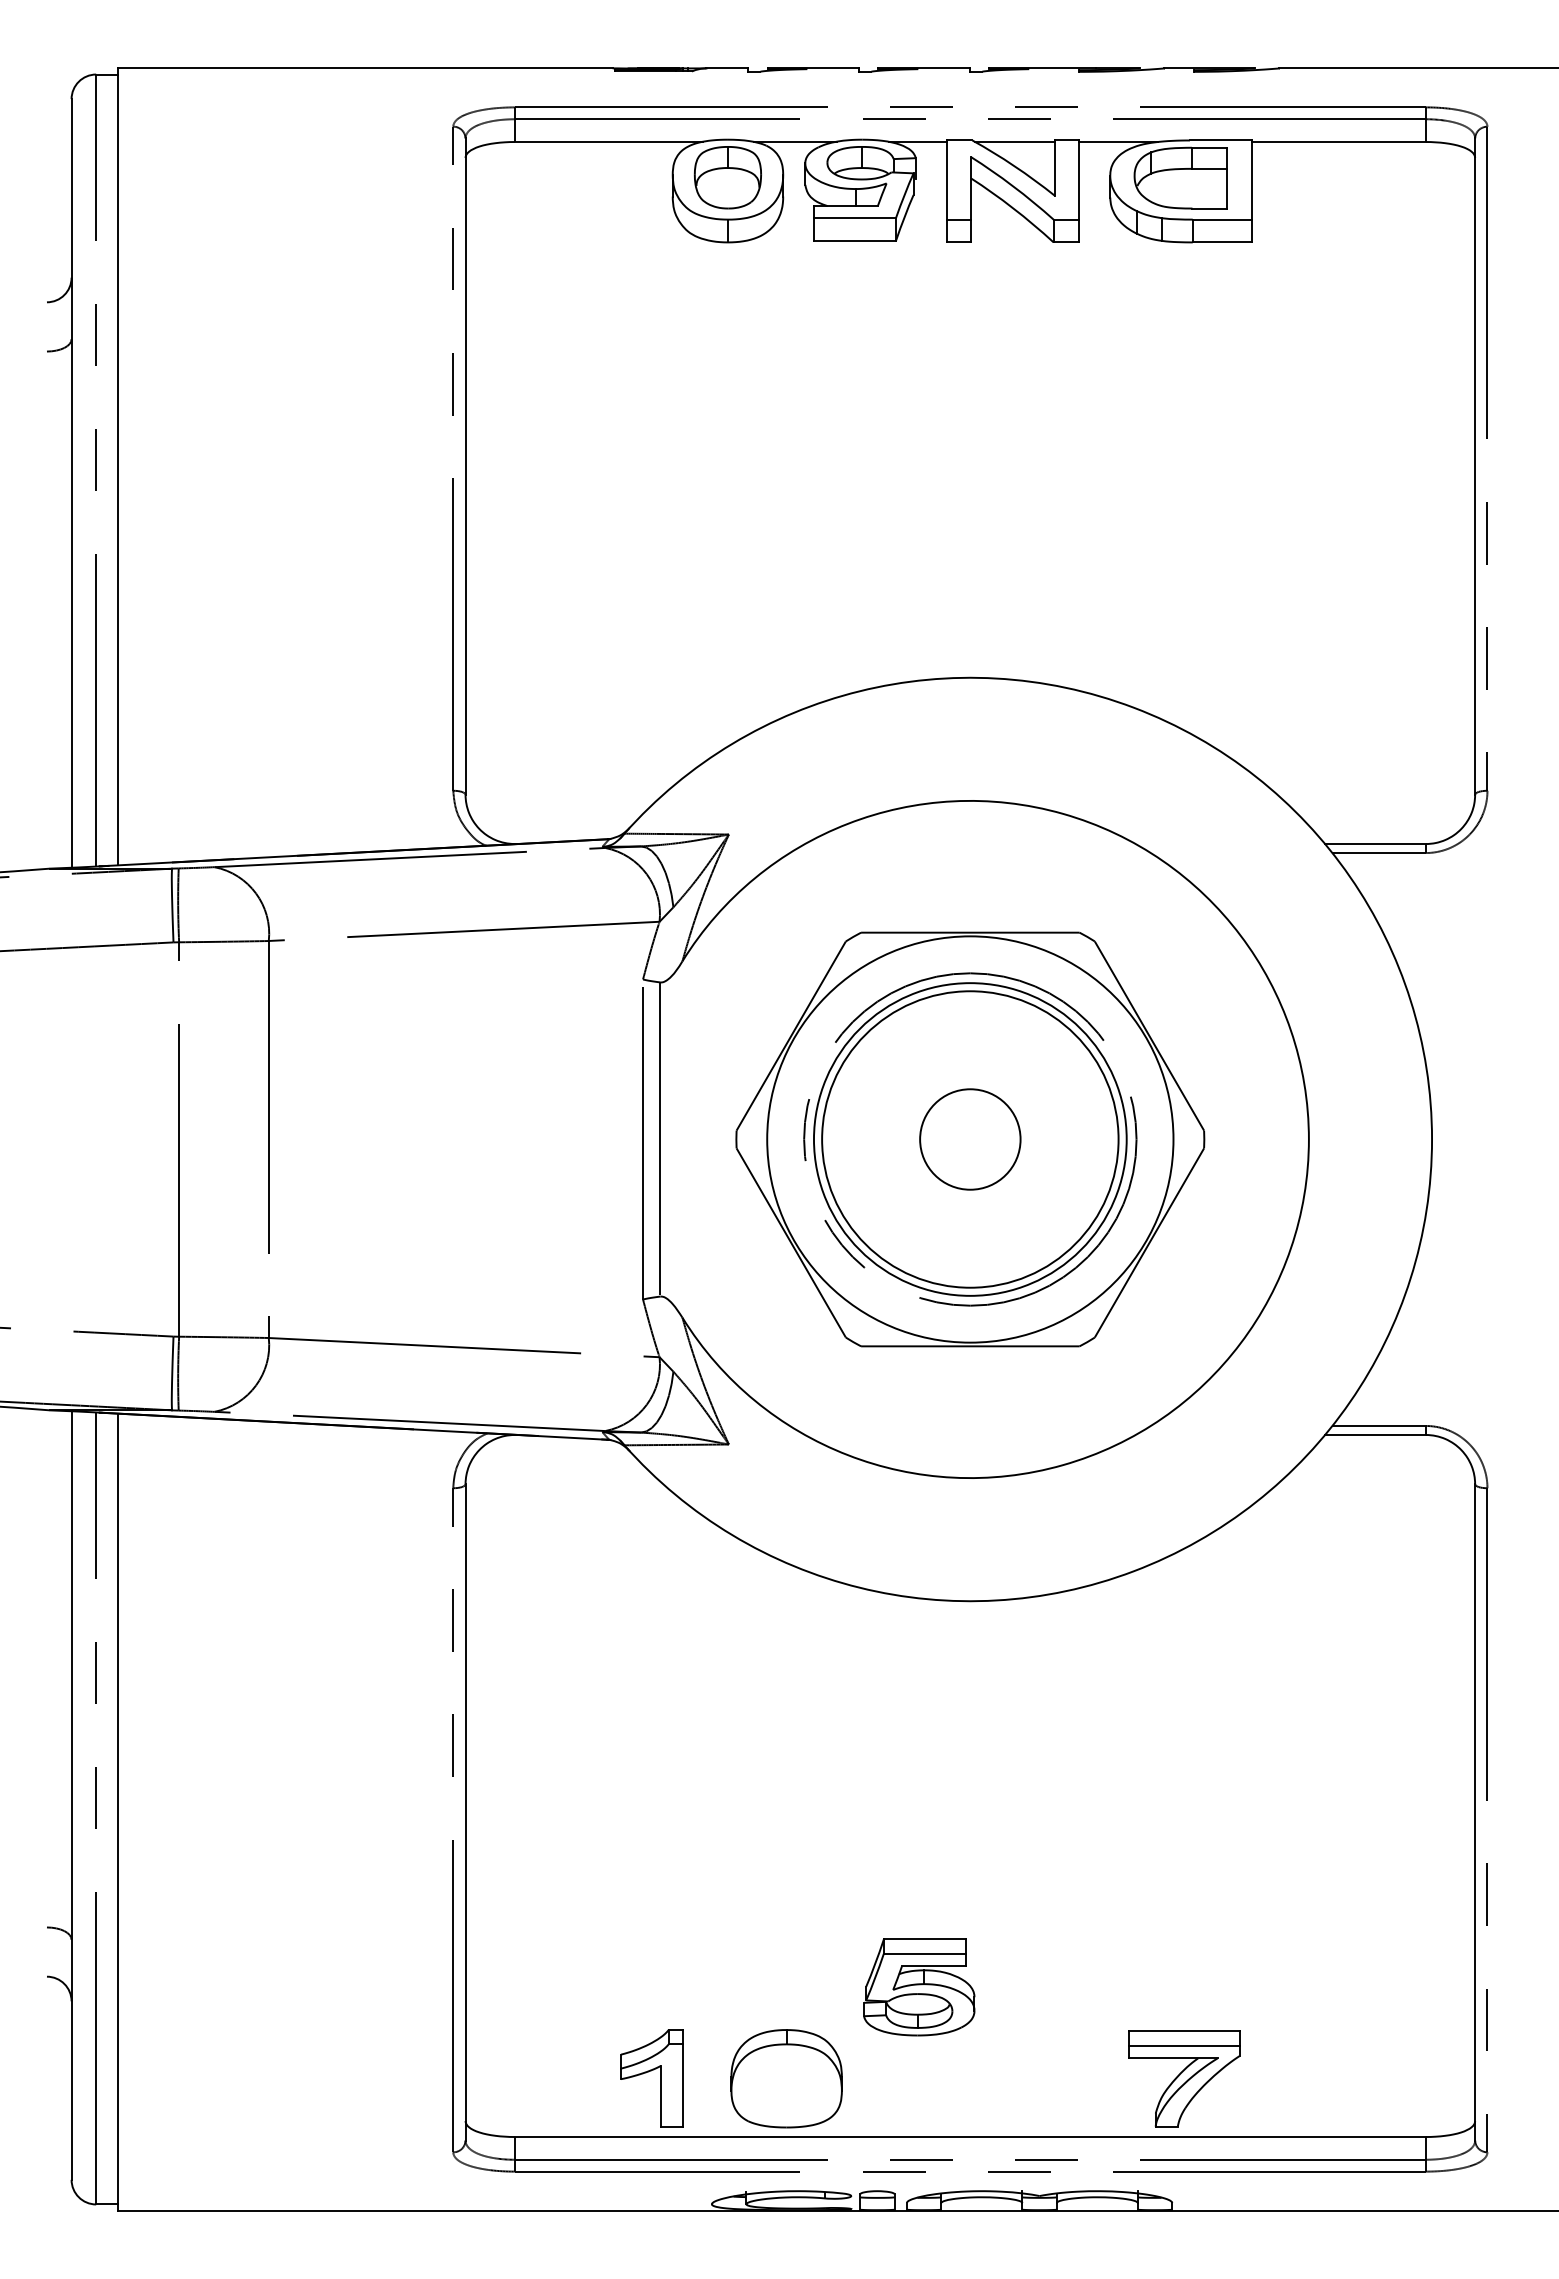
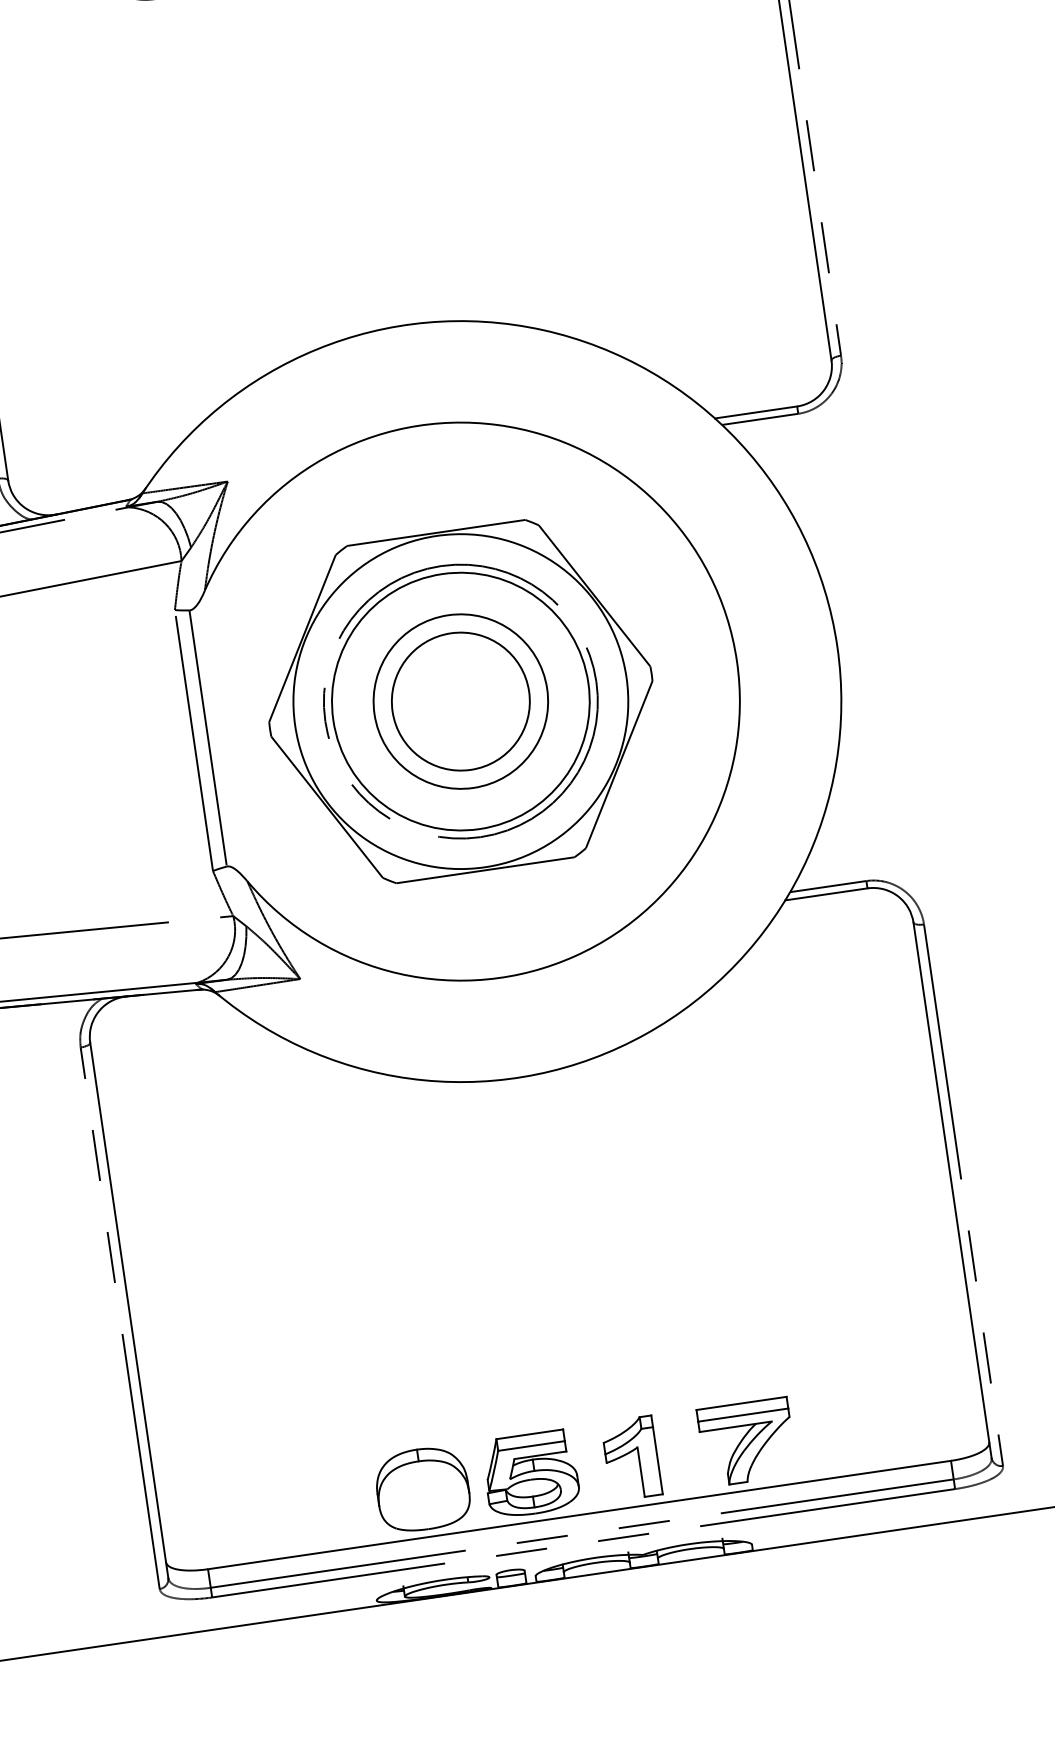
circle: (970, 1139) -> (460, 701), size x0.71
circle: (970, 1139) -> (460, 701), size x1.67
part: (919, 1987) -> (531, 1474), moved
part: (648, 2072) -> (628, 1454), moved

